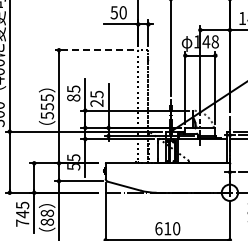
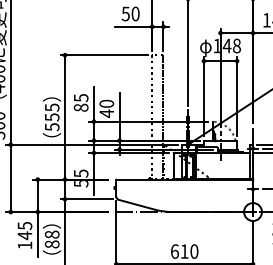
line: (94, 50) -> (104, 55), dashed -> solid
text: (96, 98) -> (106, 108), 25 -> 40
text: (22, 222) -> (24, 244), 745 -> 145

